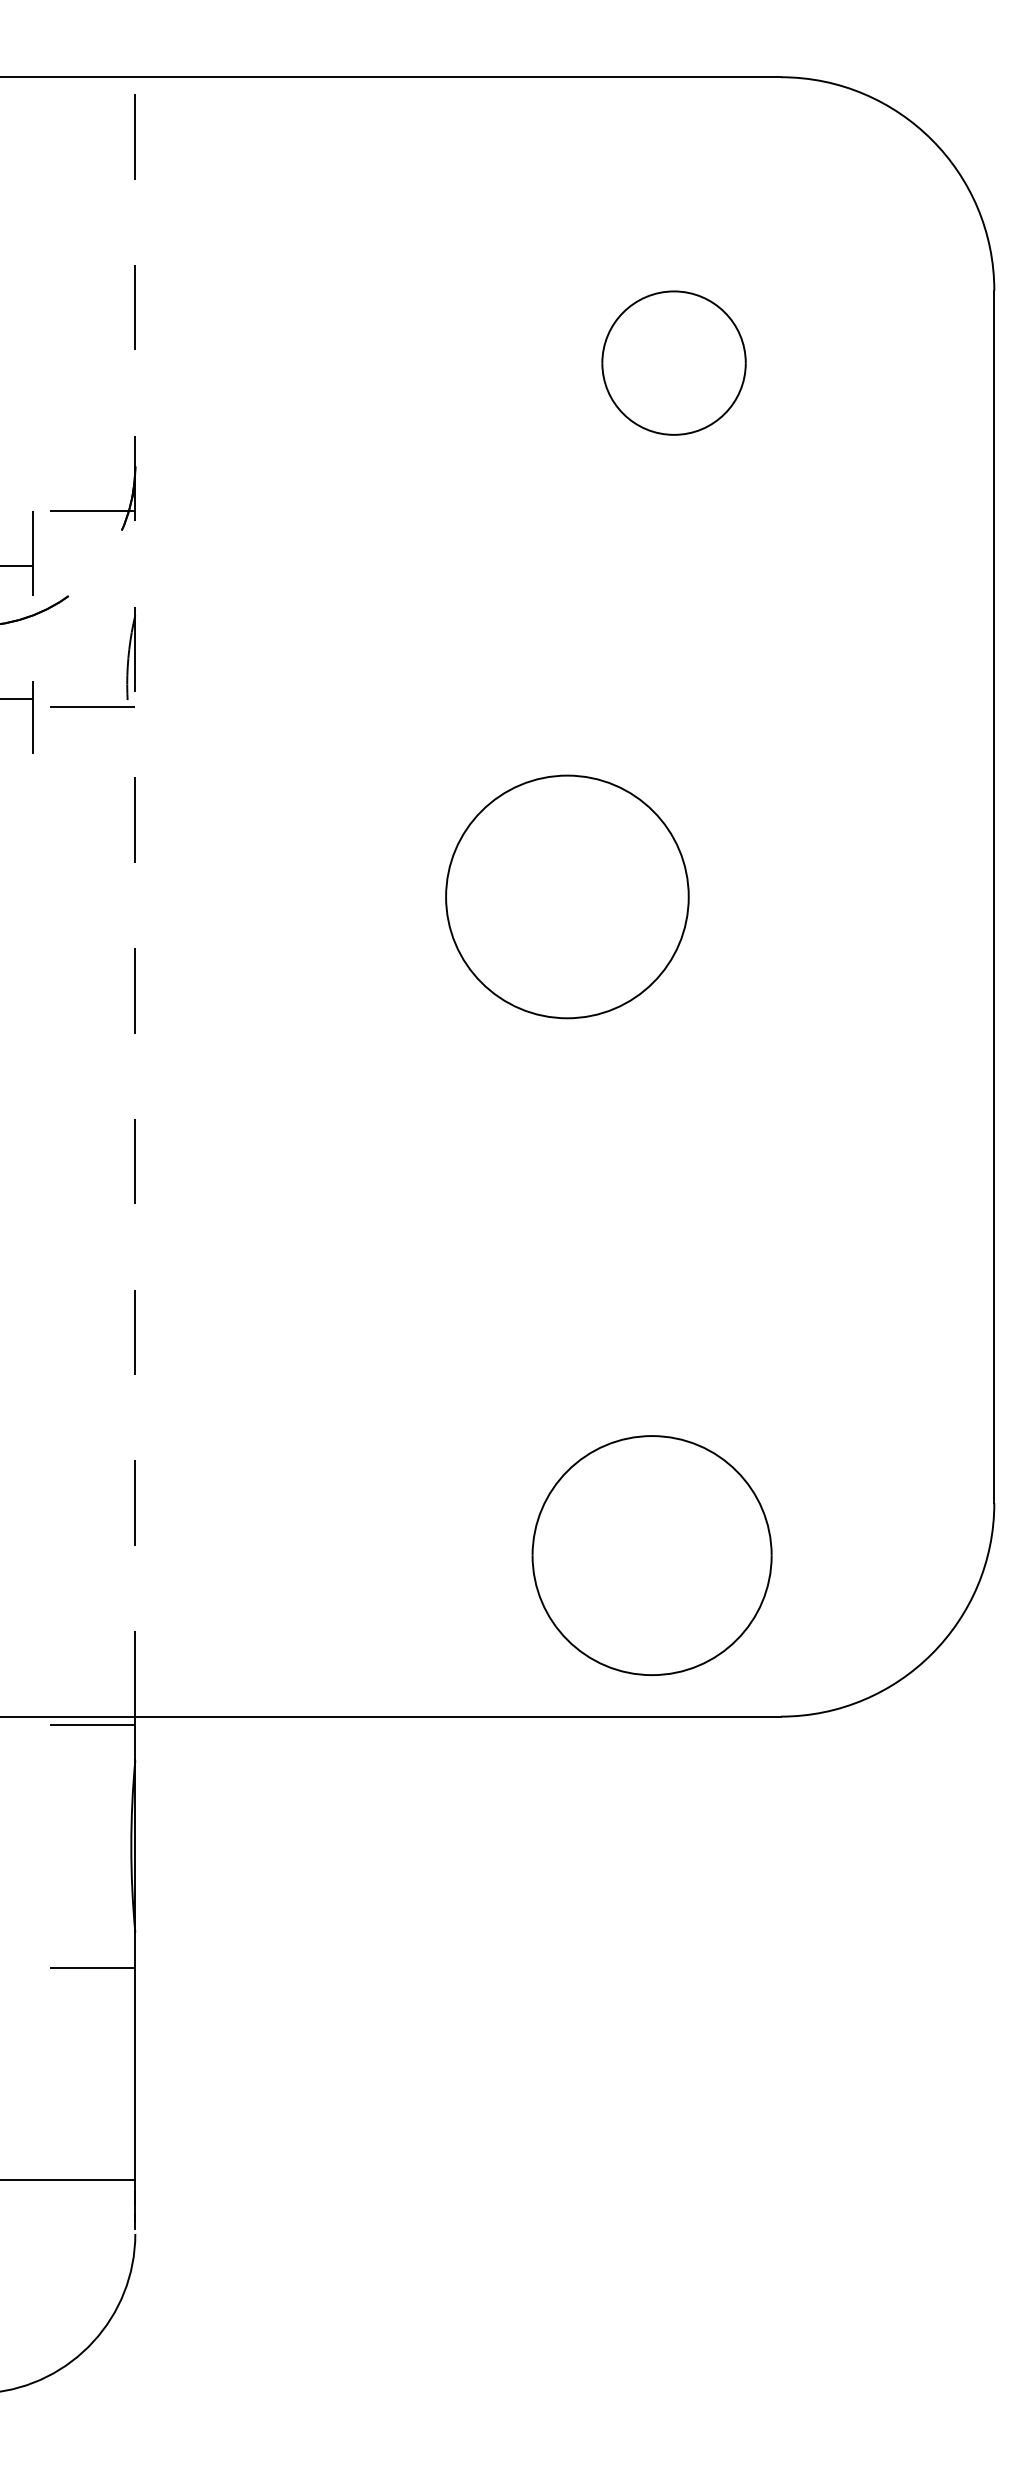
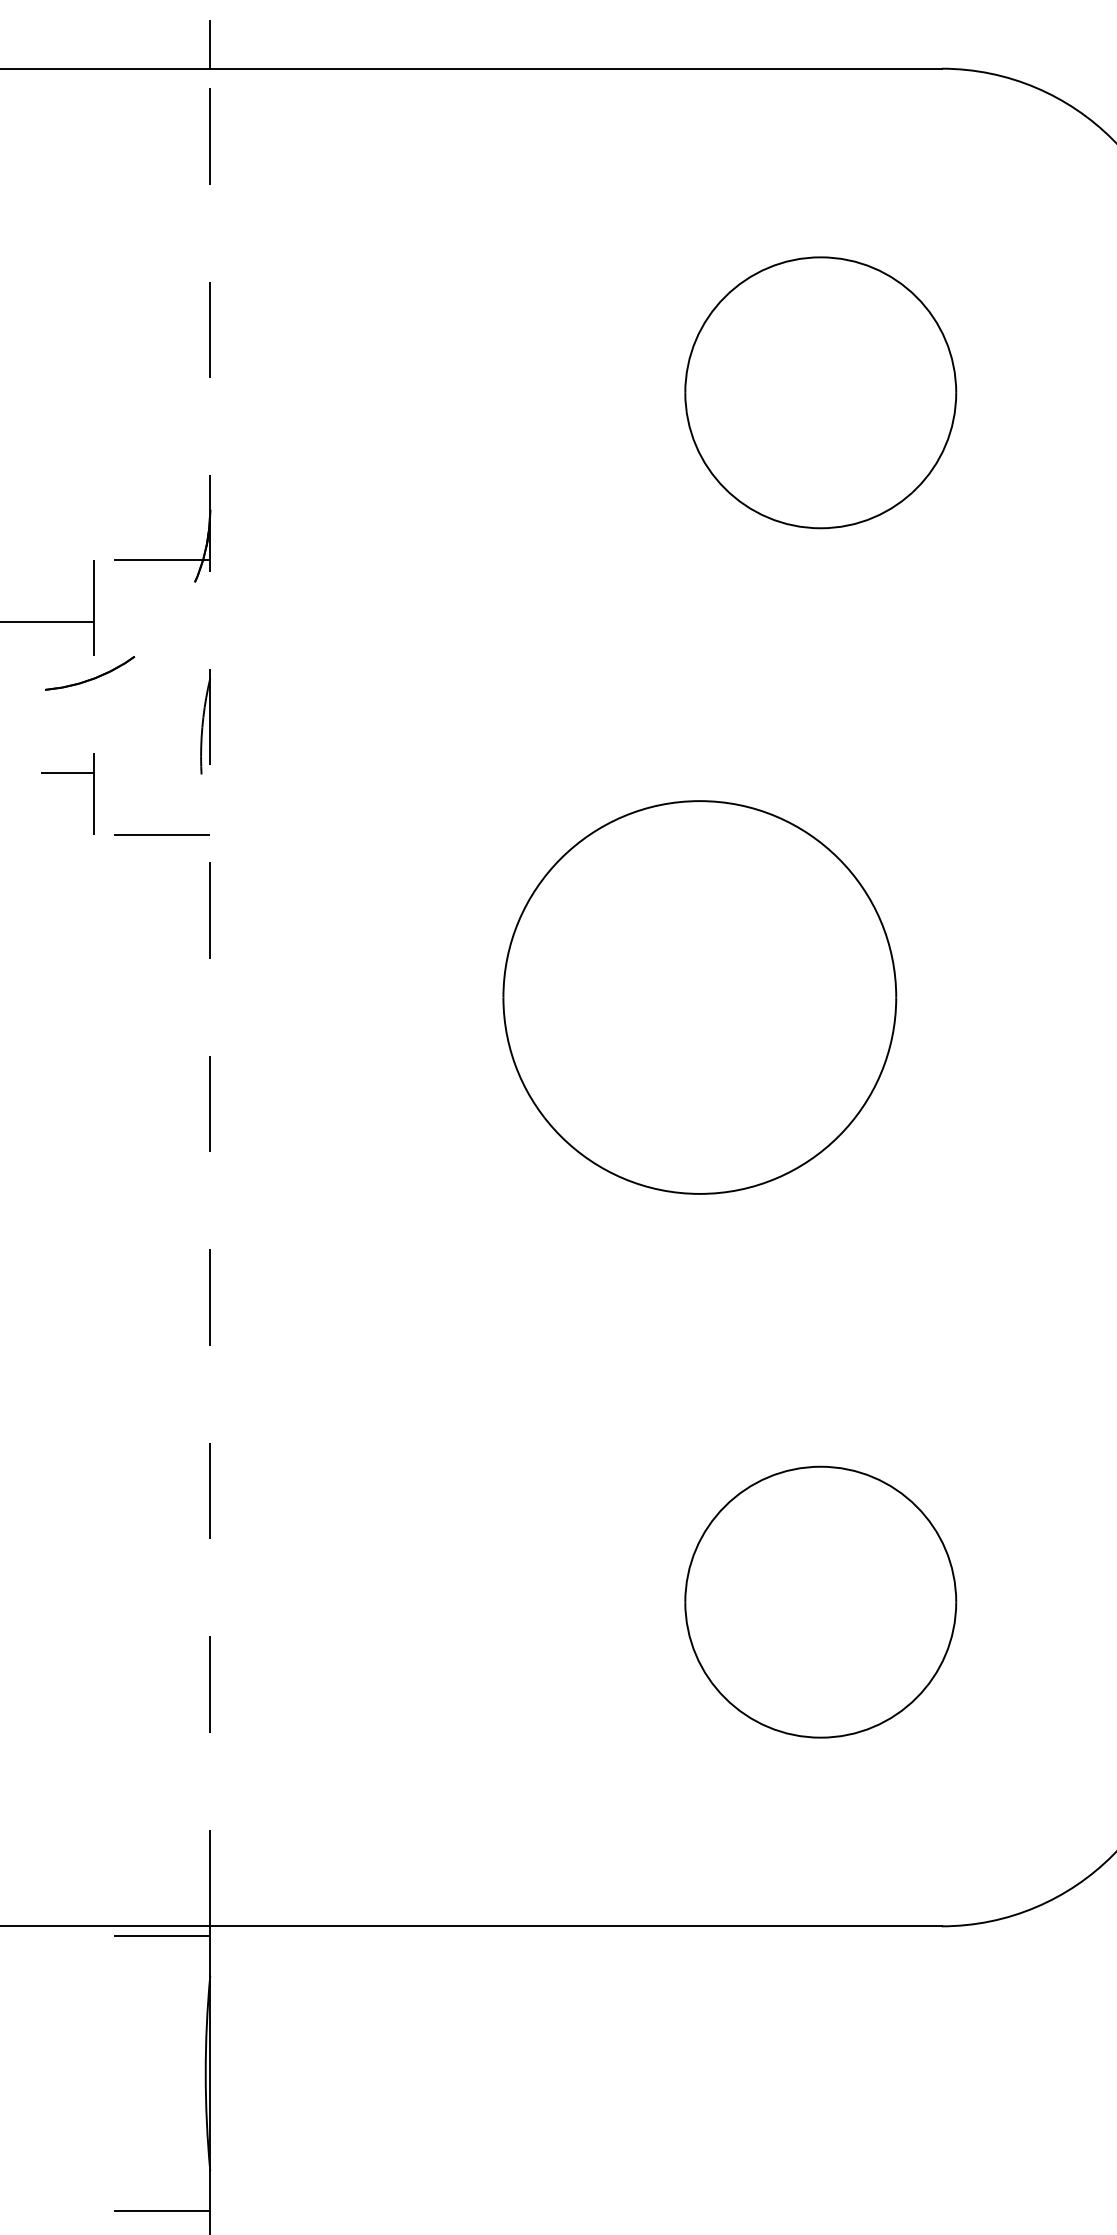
line: (135, 56) -> (210, 45), added
part: (673, 362) -> (820, 391), size x1.67
line: (92, 706) -> (161, 834), moved
part: (567, 896) -> (699, 997), size x1.43
part: (651, 1555) -> (820, 1602), moved

